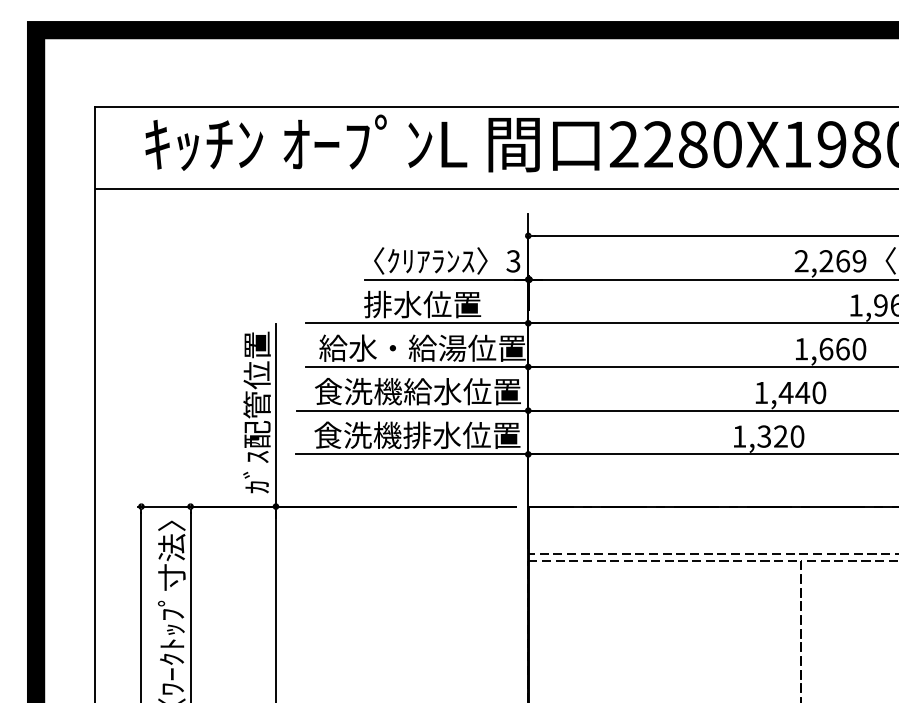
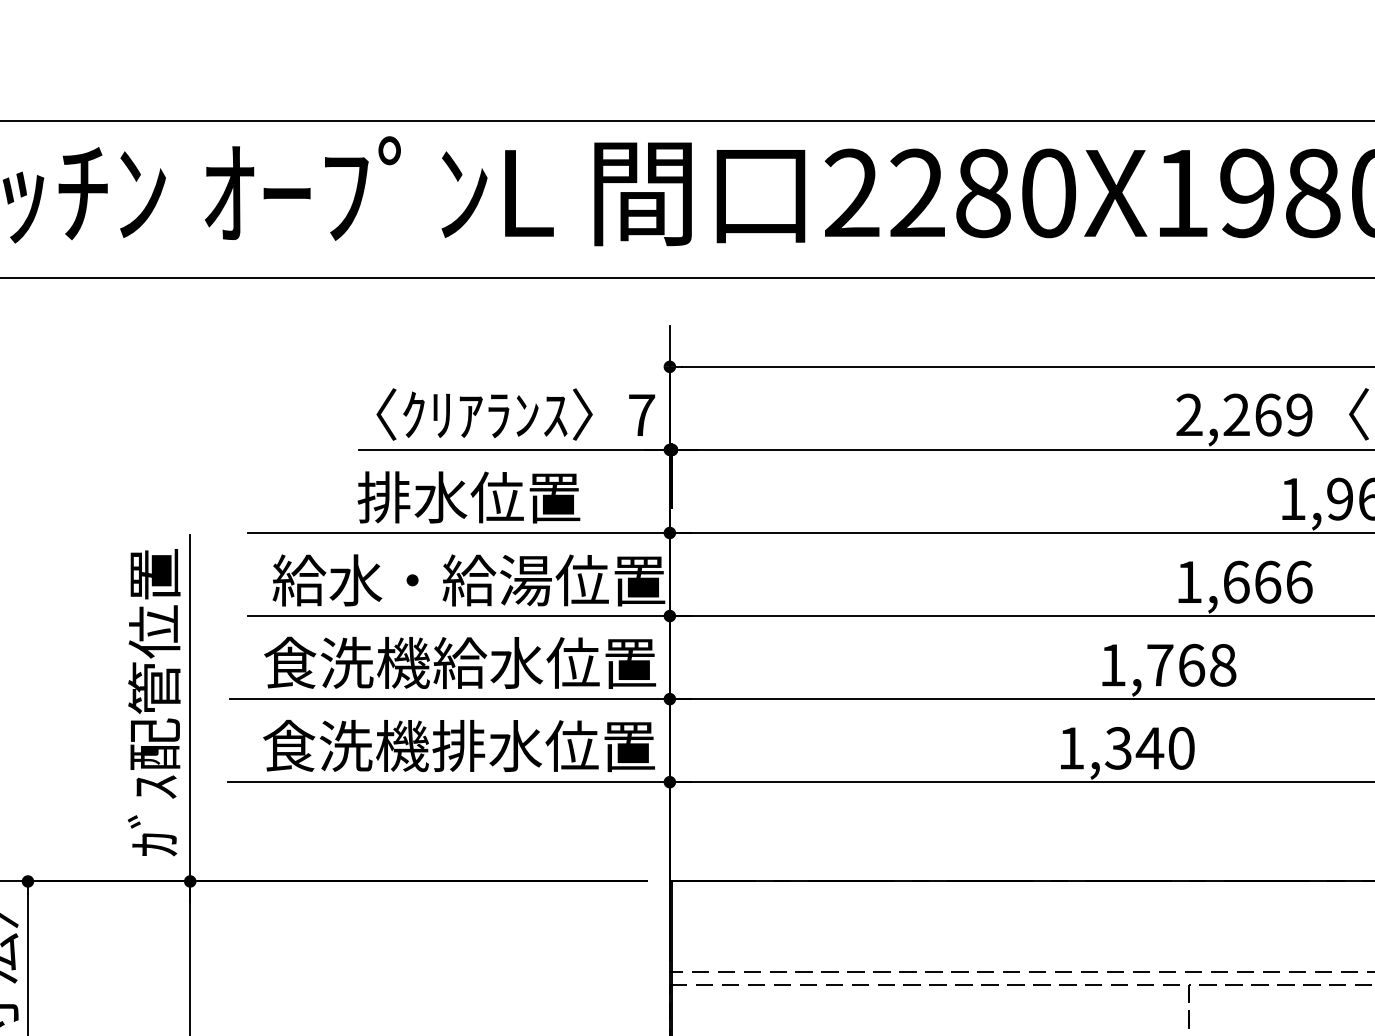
text: (513, 261) -> (641, 415), 3 -> 7
text: (859, 349) -> (1299, 582), 1,660 -> 1,666
text: (802, 392) -> (1191, 664), 1,440 -> 1,768
text: (780, 436) -> (1149, 748), 1,320 -> 1,340

